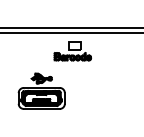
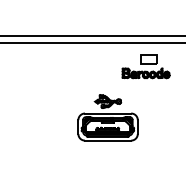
part: (72, 51) -> (145, 66), moved
part: (41, 91) -> (107, 117), moved

